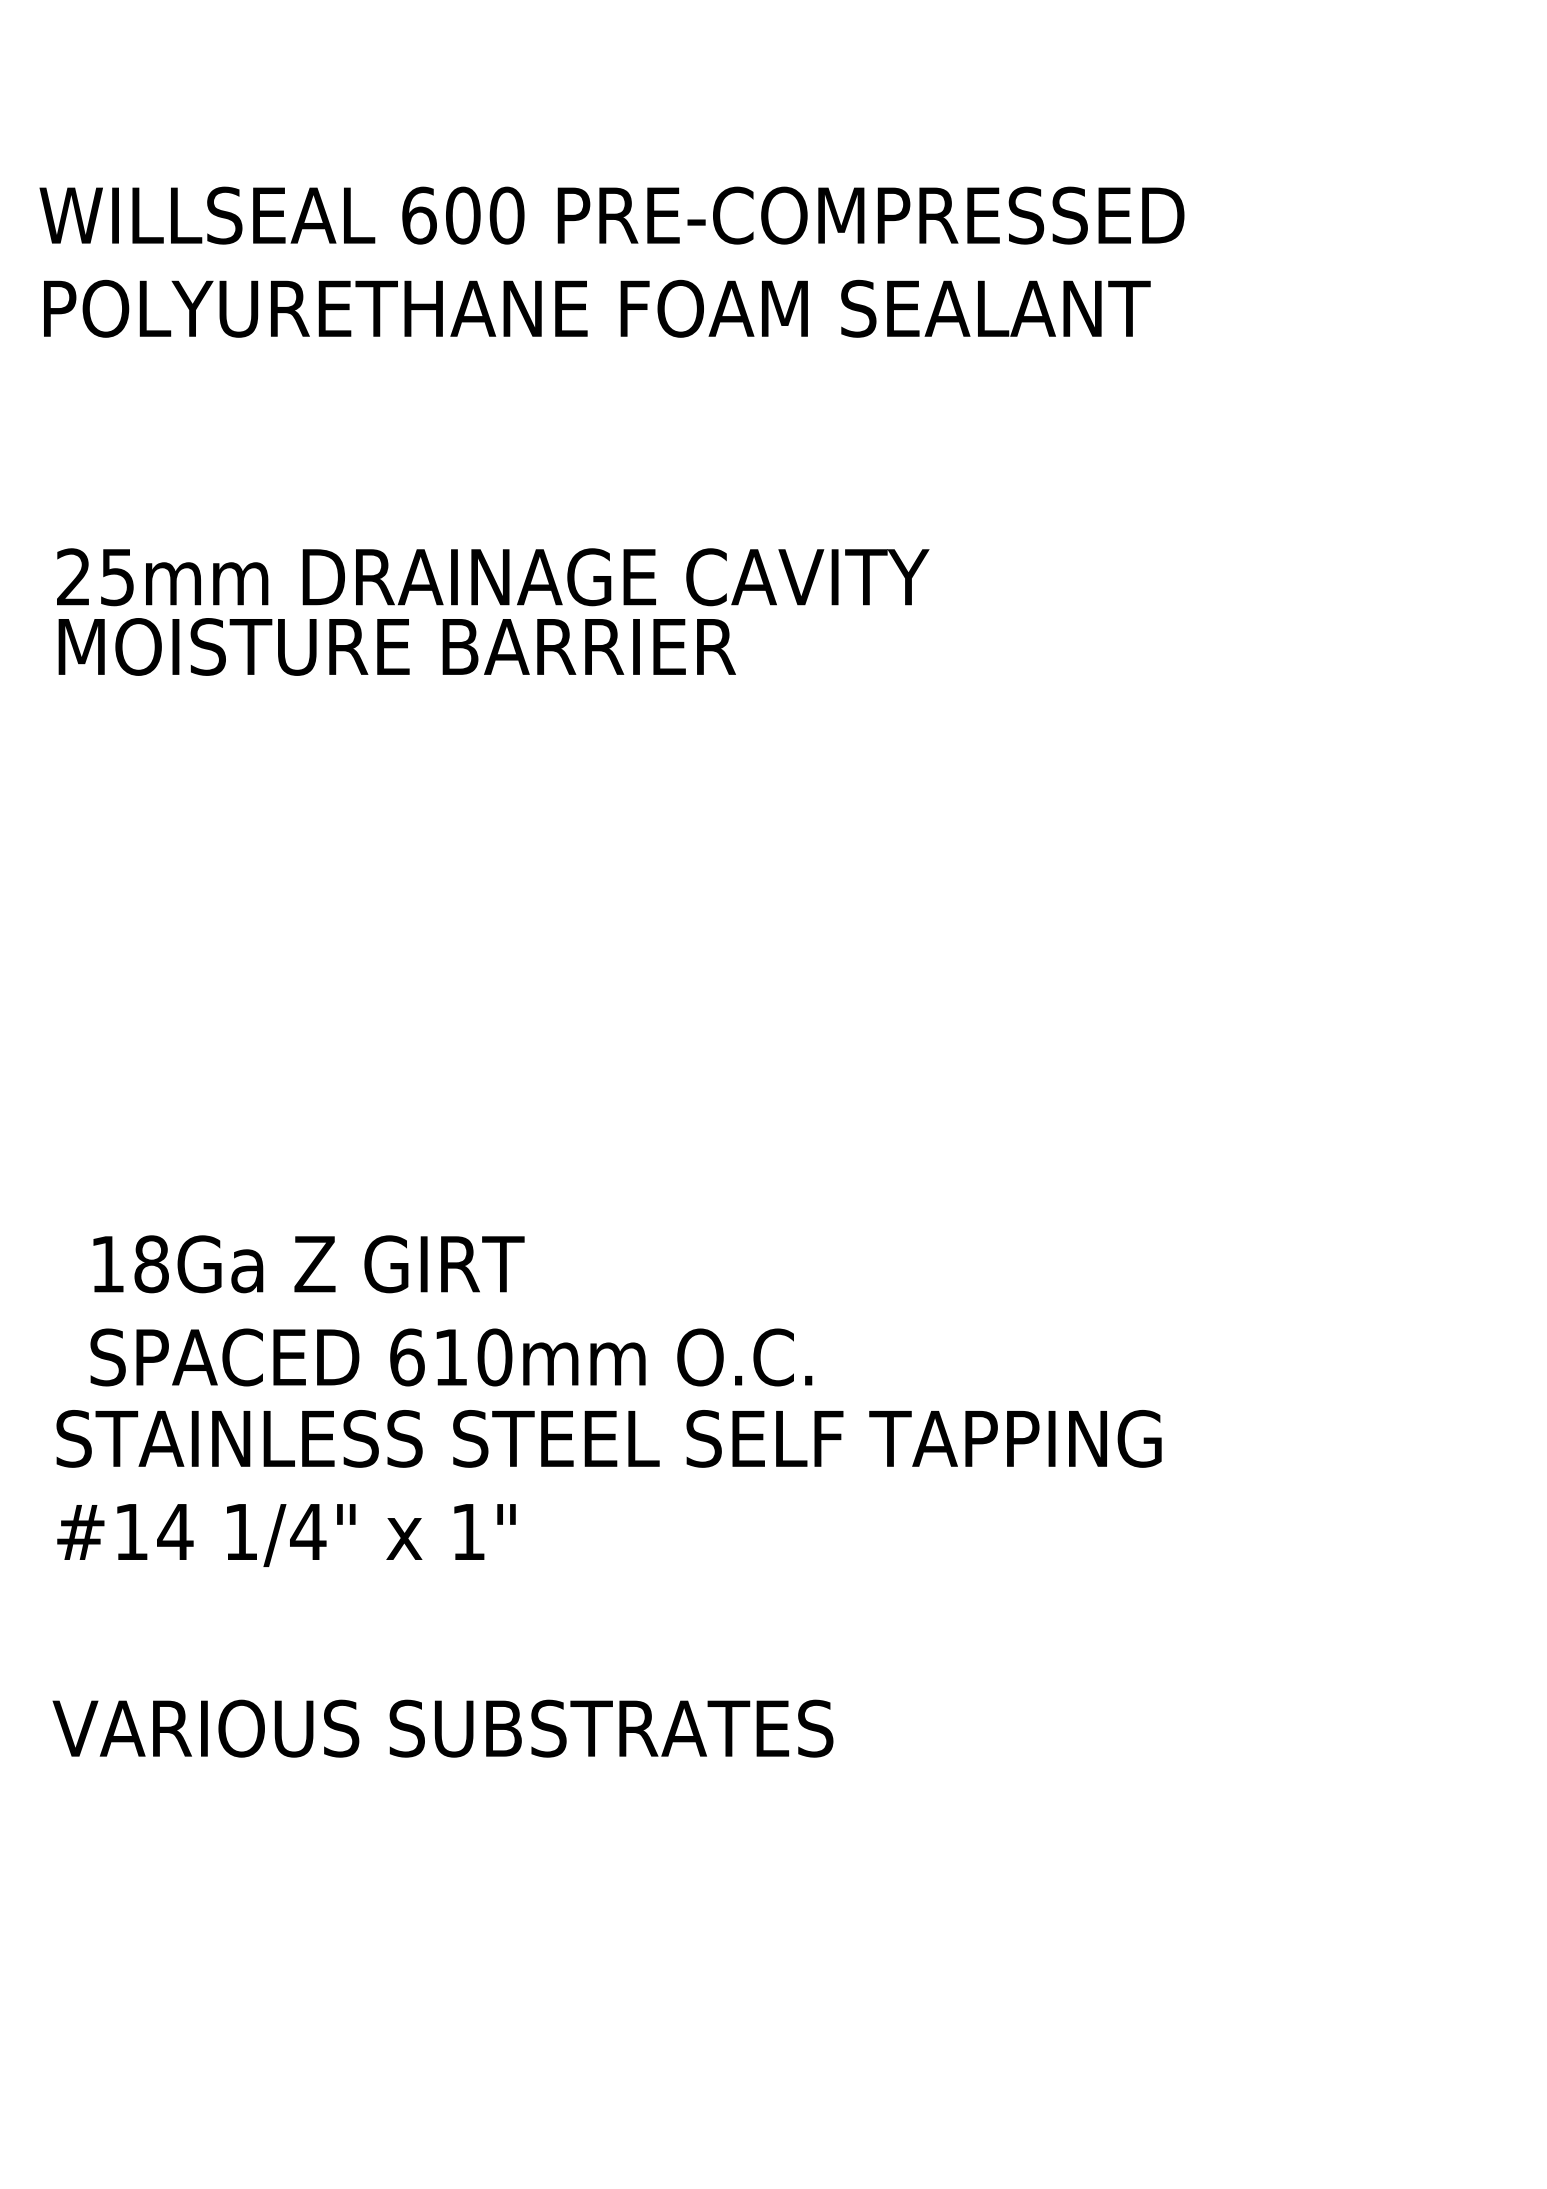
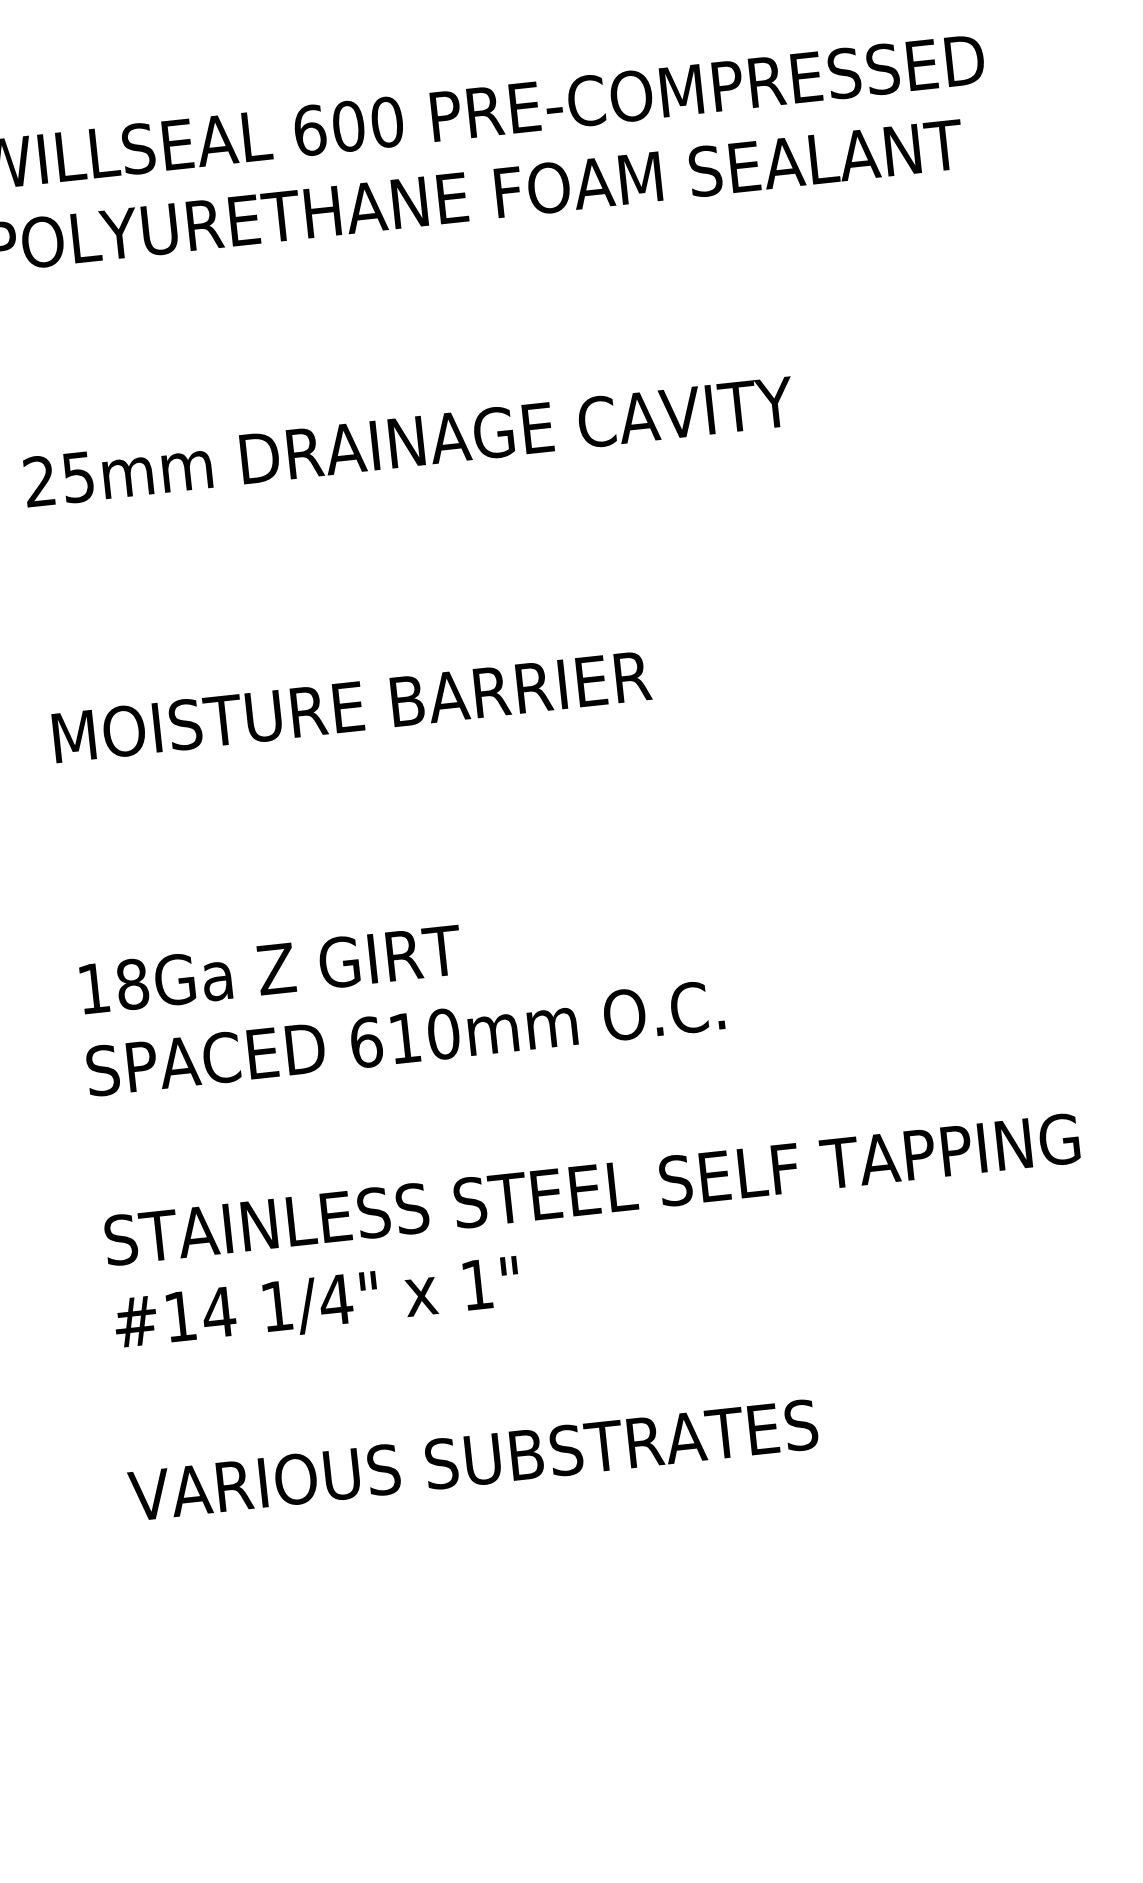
text: (396, 646) -> (351, 706), moved
text: (451, 1310) -> (400, 996), moved

